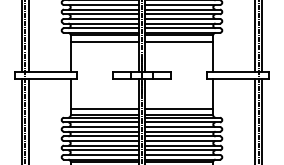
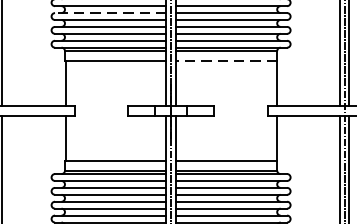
line: (100, 9) -> (109, 12), solid -> dashed
line: (178, 41) -> (225, 60), solid -> dashed

